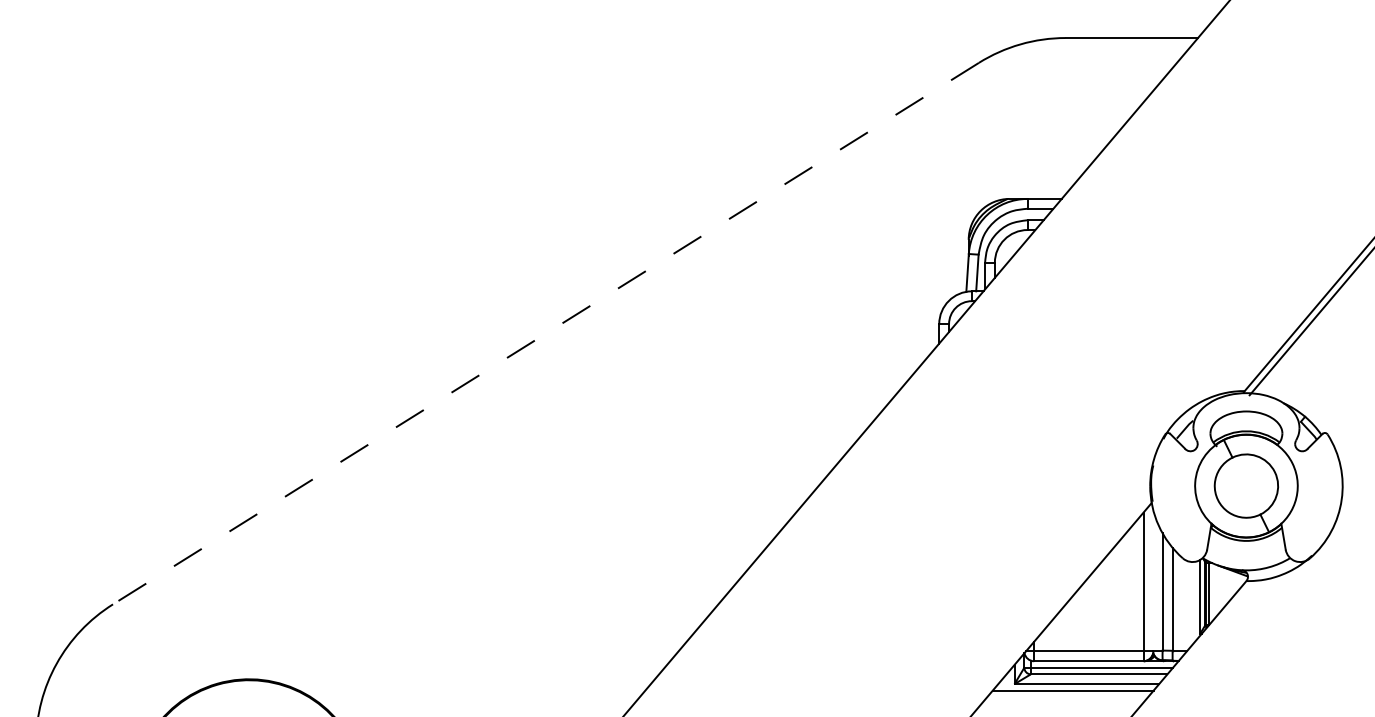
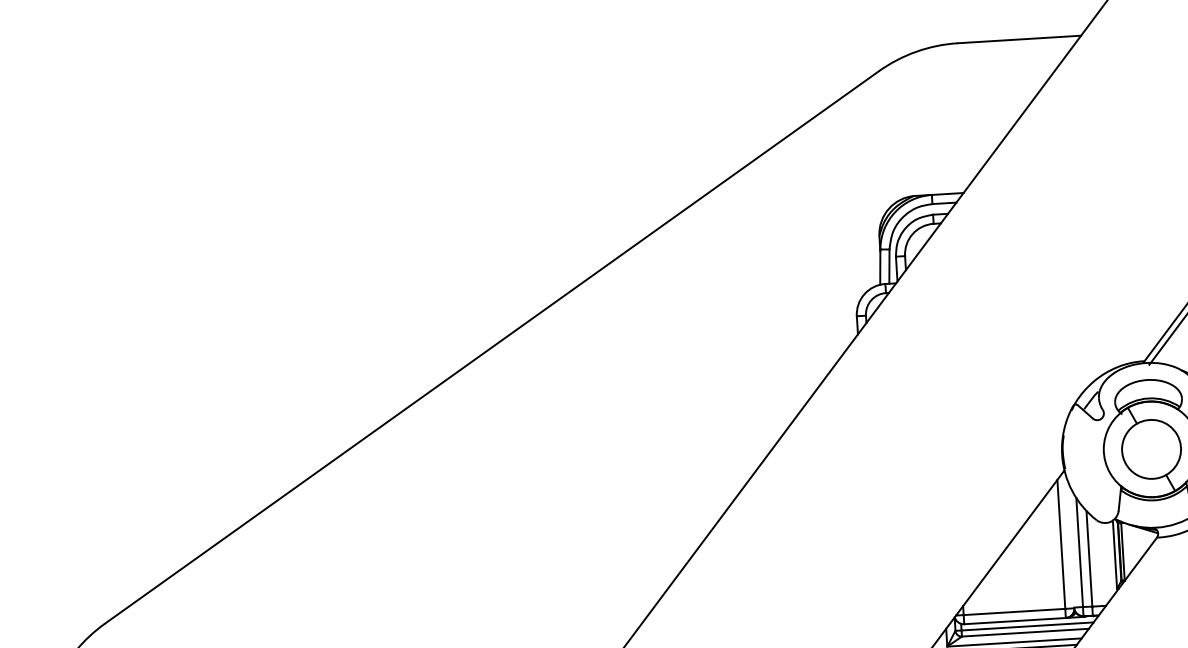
line: (545, 333) -> (491, 347), dashed -> solid

